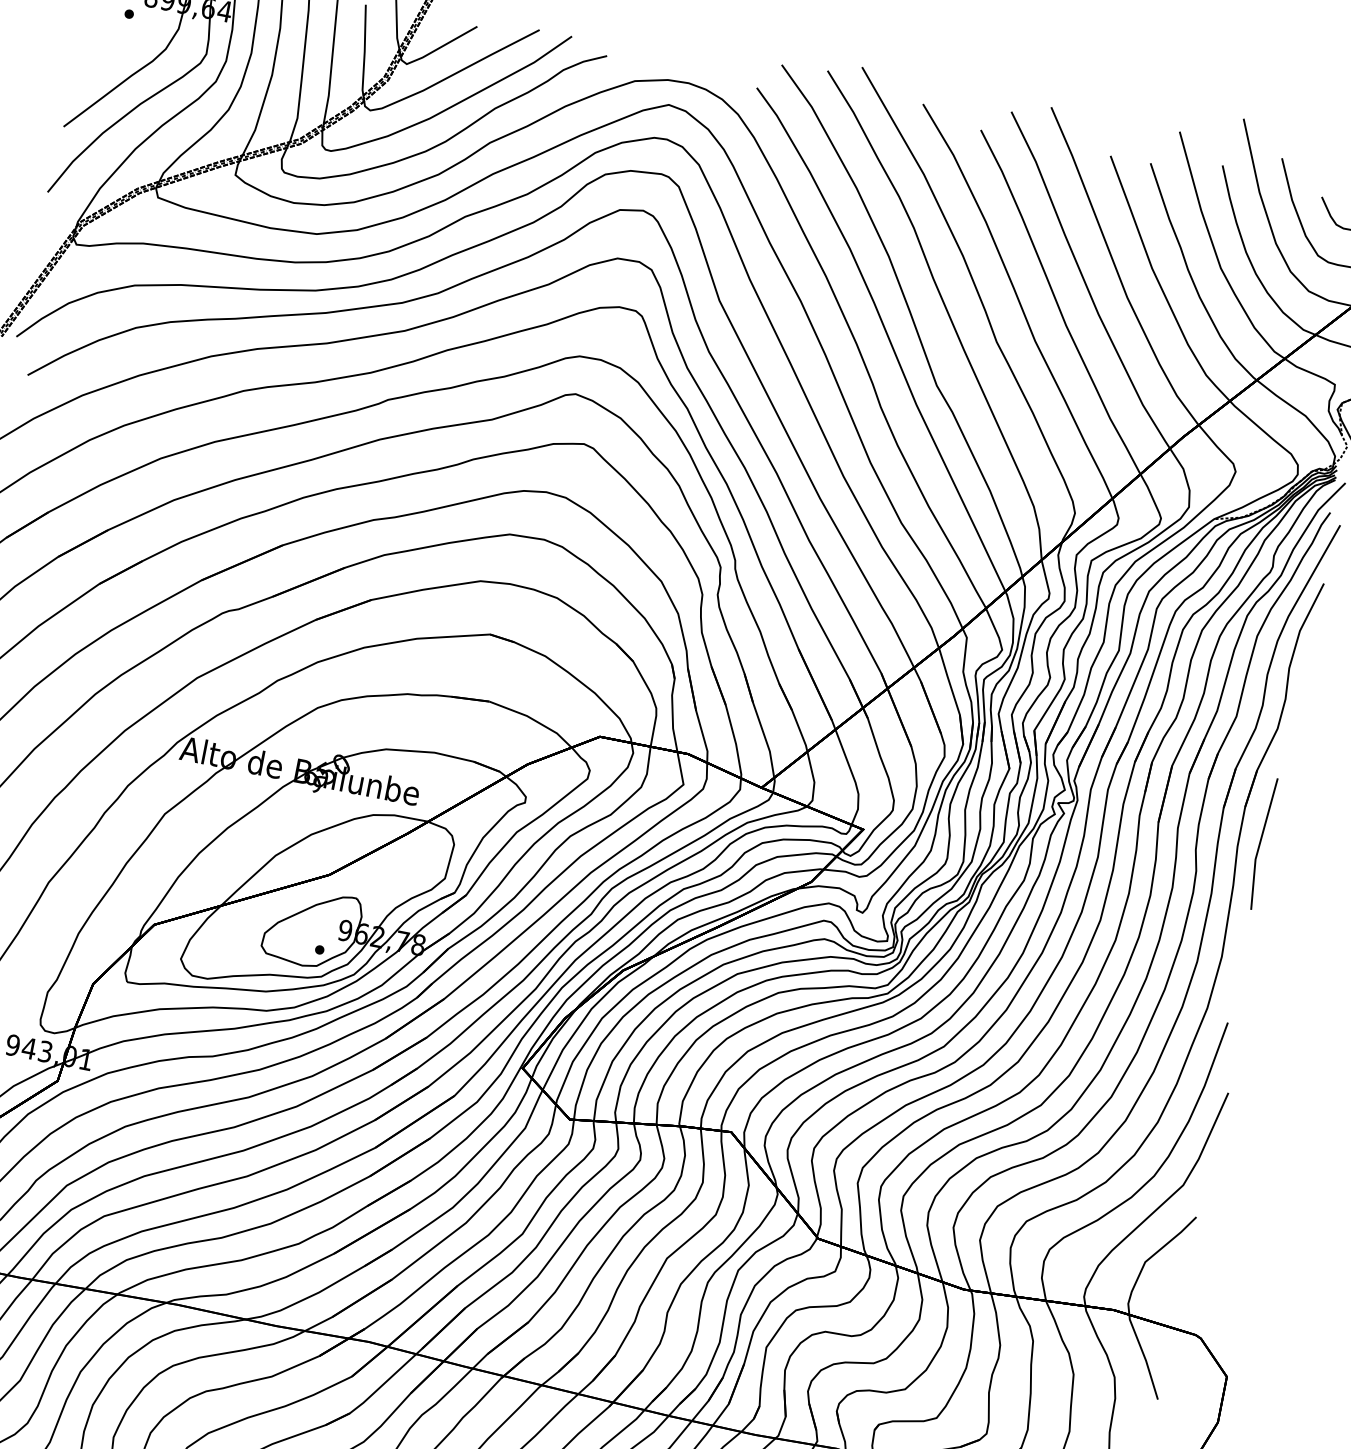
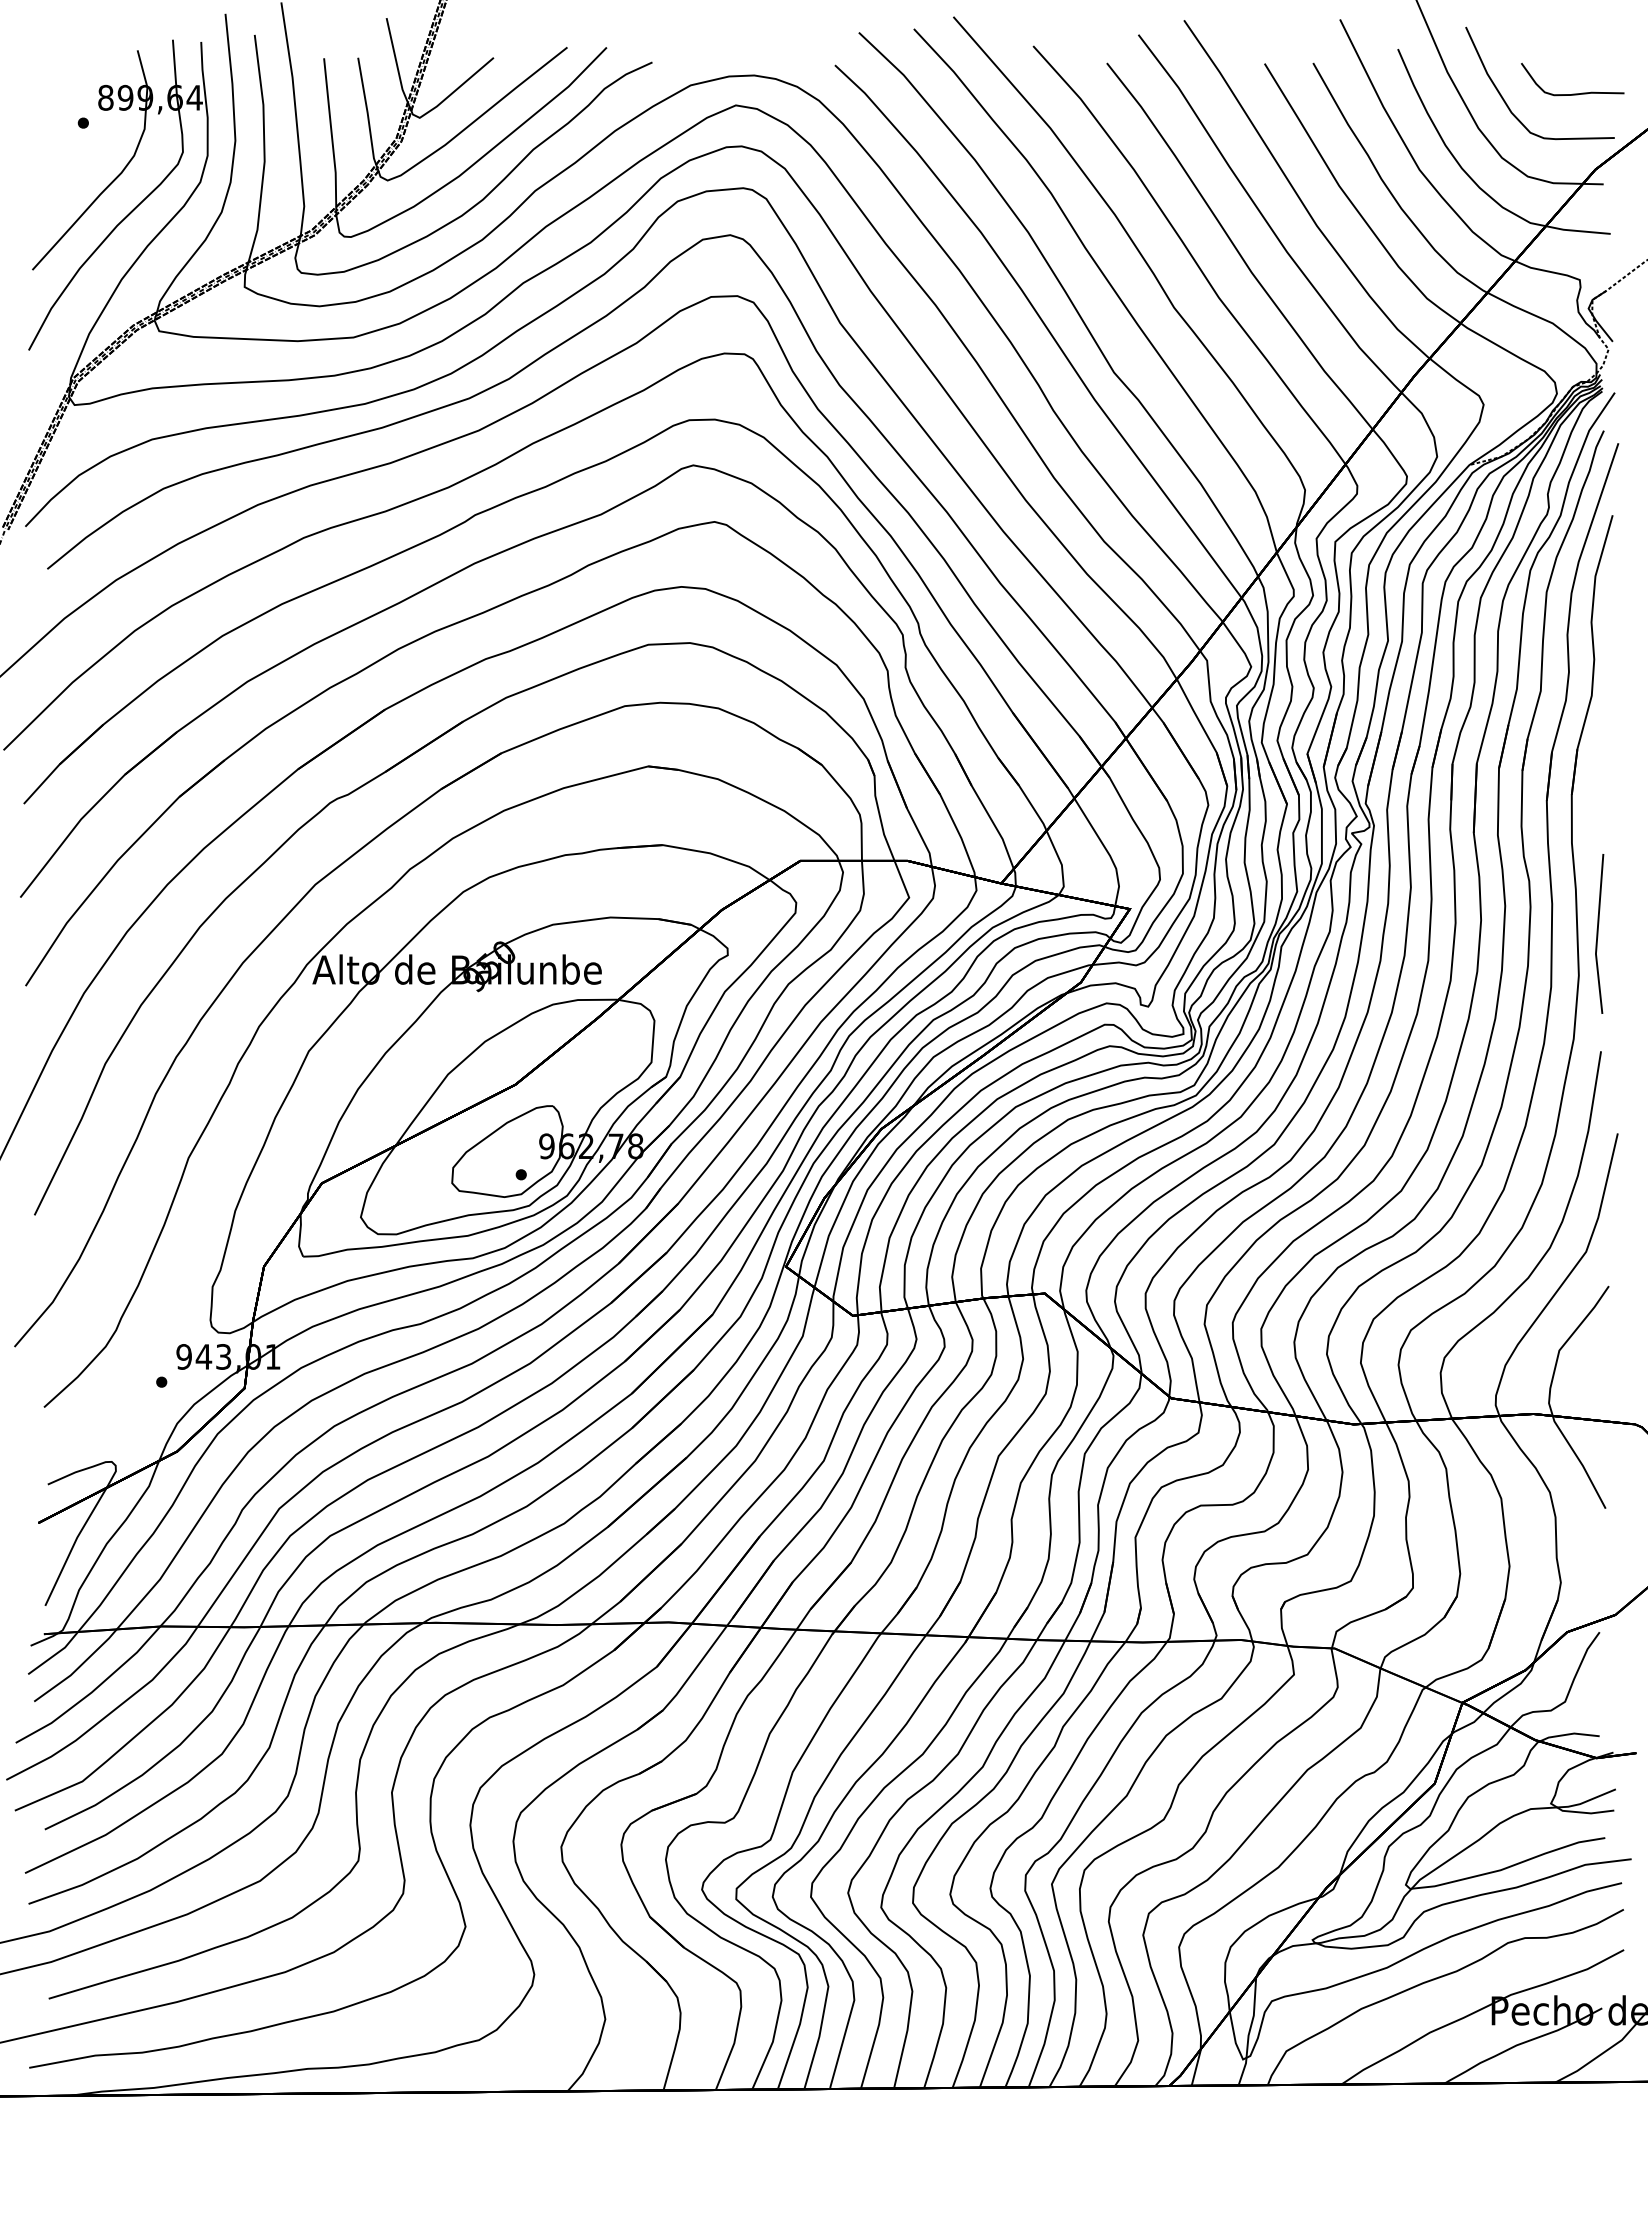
line: (1260, 843) -> (1598, 933), moved

